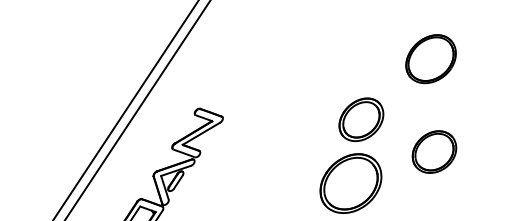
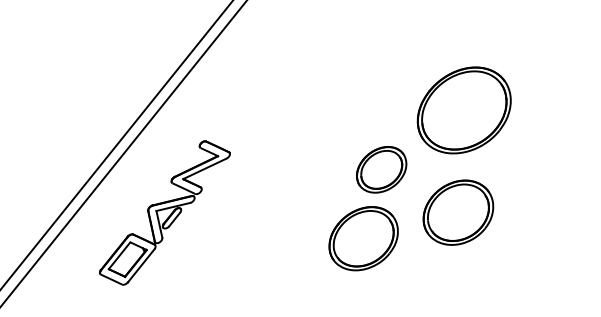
part: (430, 59) -> (463, 110), size x1.67
part: (434, 151) -> (458, 212), size x1.43

